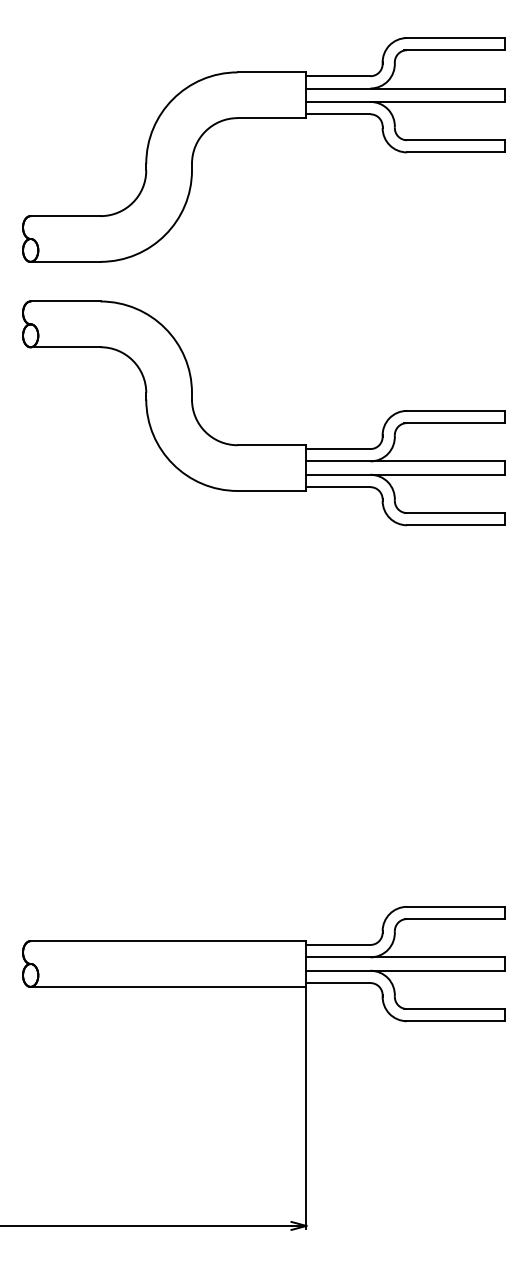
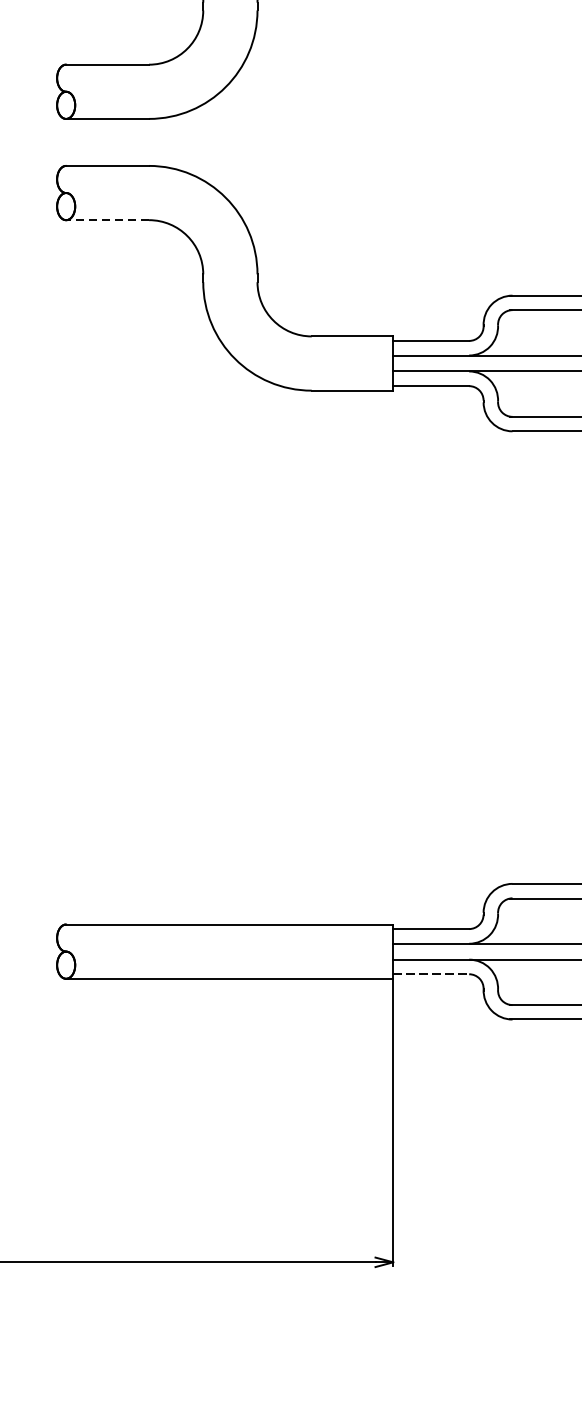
line: (65, 347) -> (107, 220), solid -> dashed
line: (338, 983) -> (431, 974), solid -> dashed

